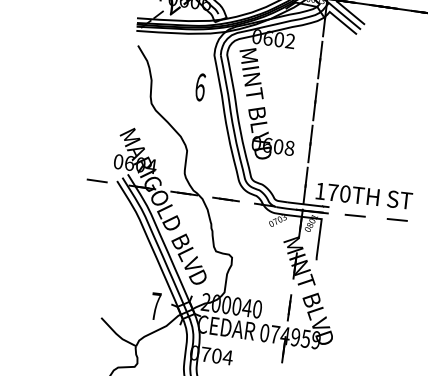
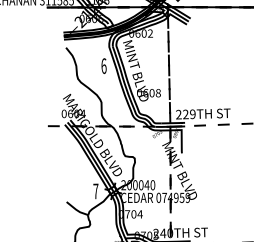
text: (332, 192) -> (185, 114), 170TH -> 229TH

